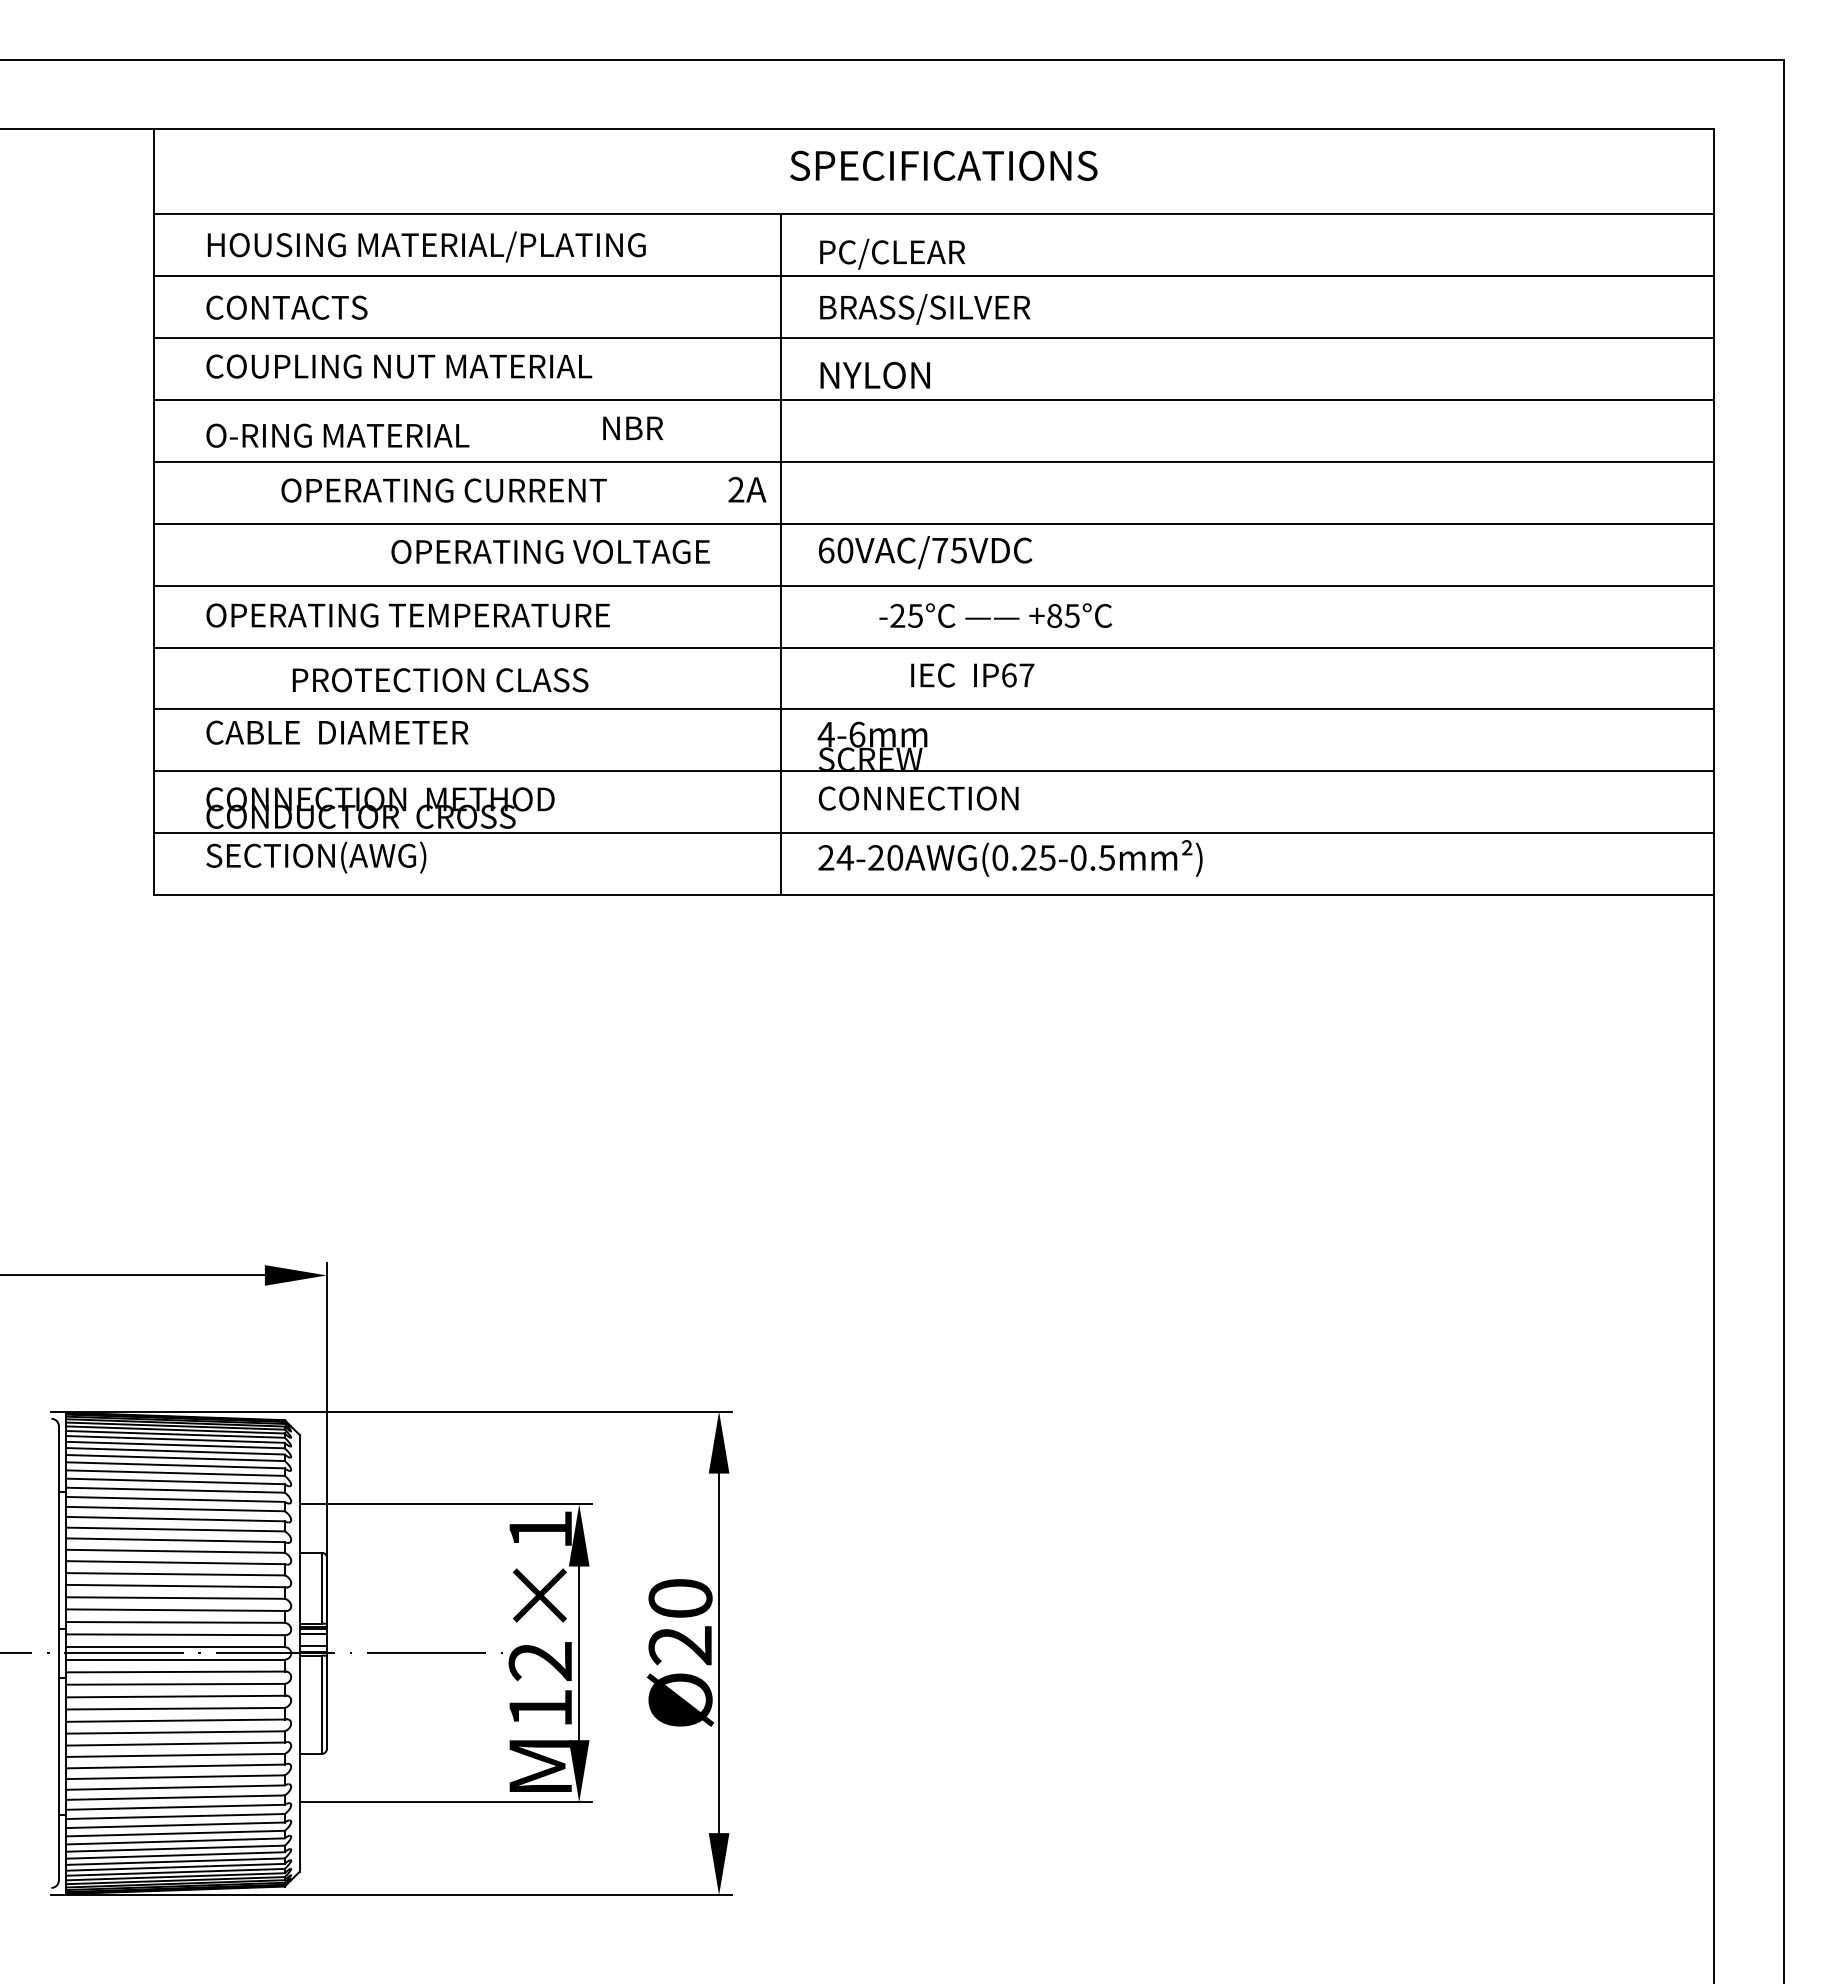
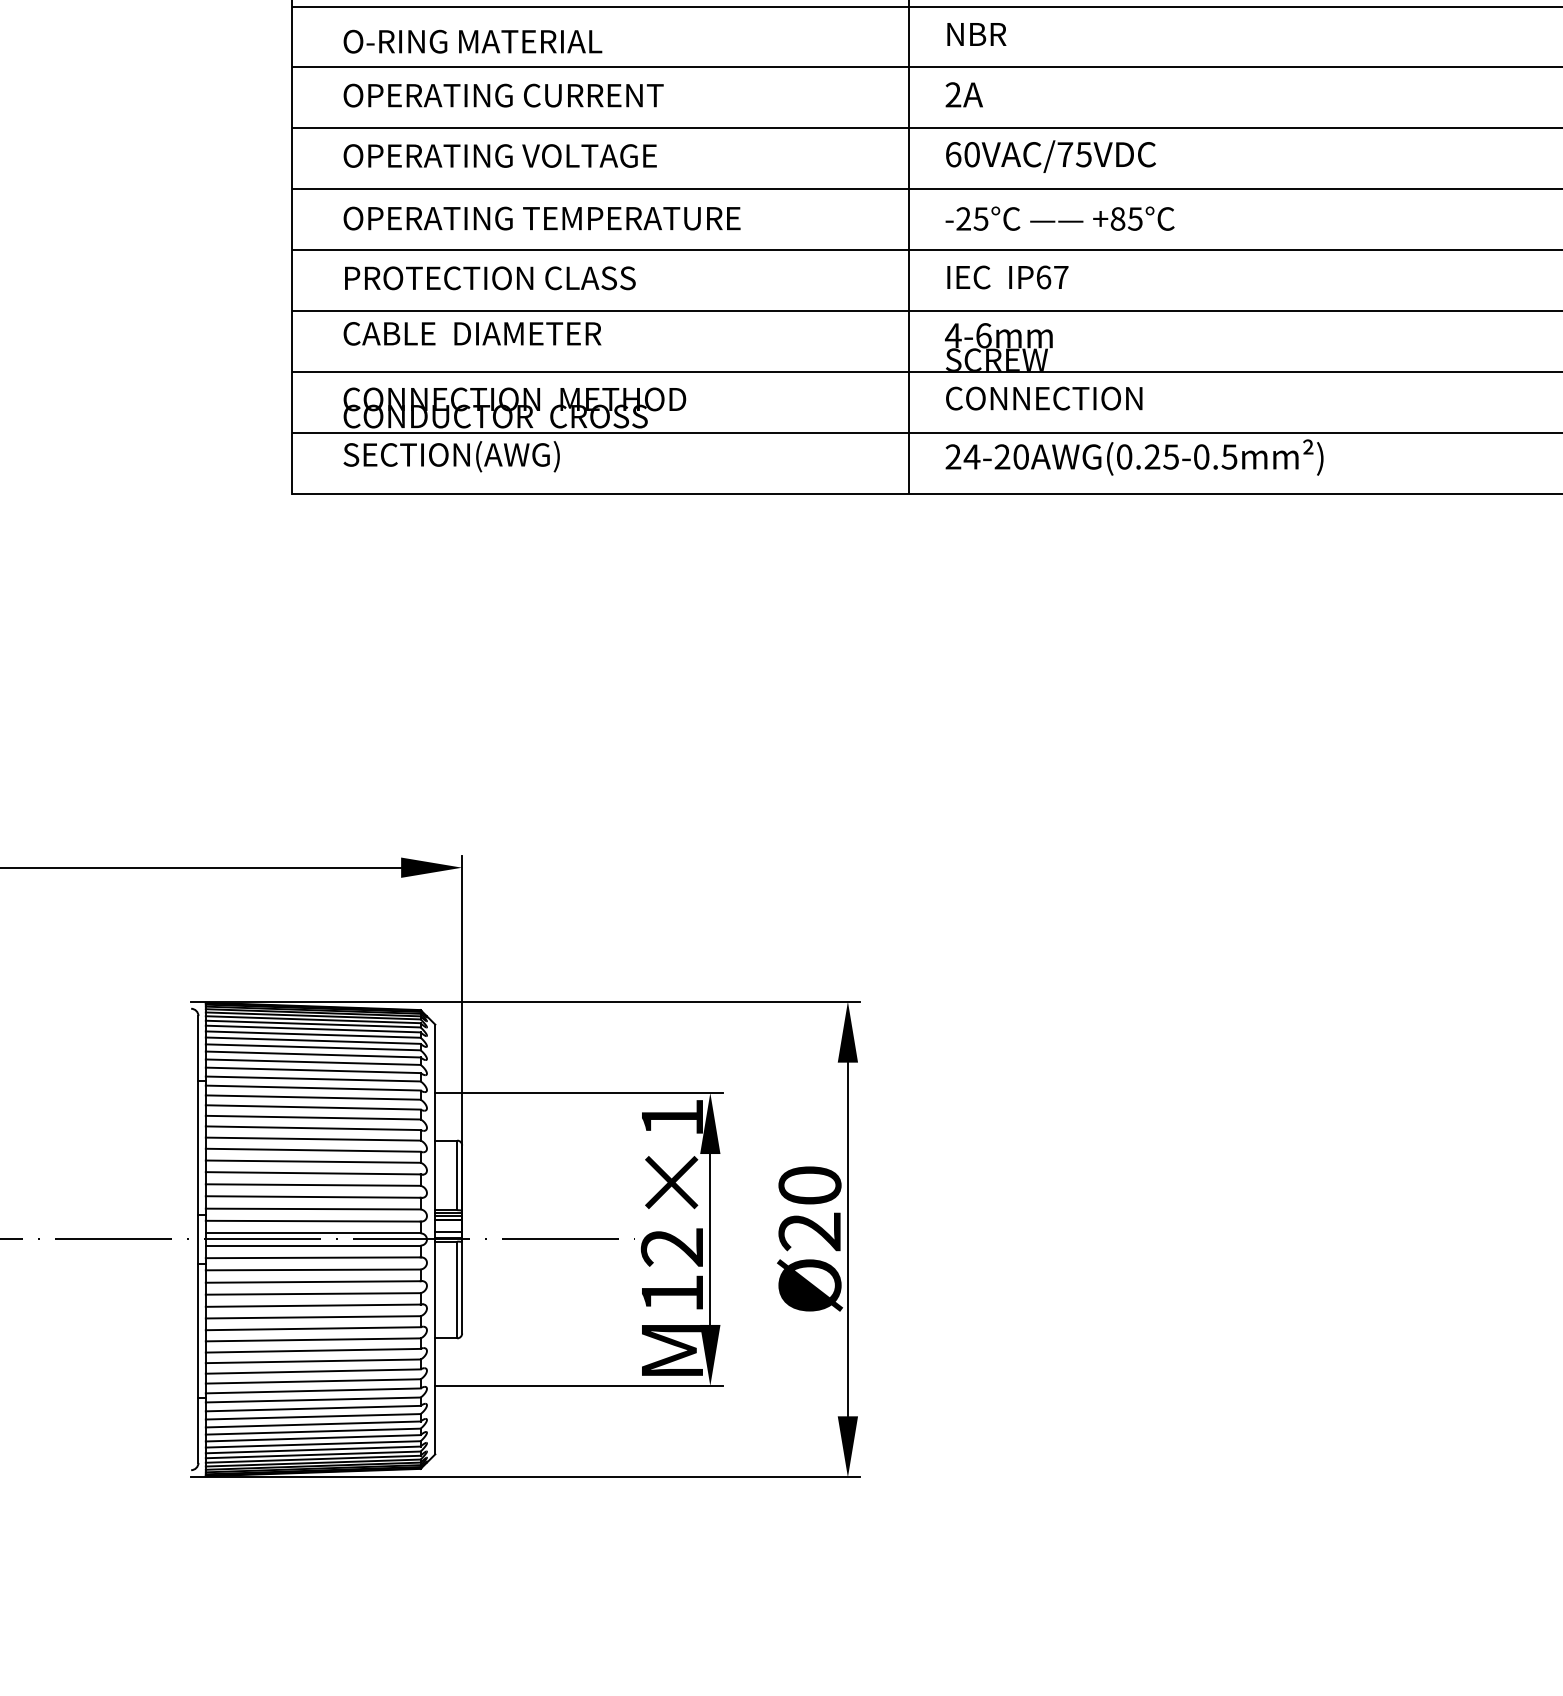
text: (633, 427) -> (977, 33), moved
text: (747, 489) -> (964, 94), moved
text: (443, 490) -> (503, 95), moved
text: (550, 551) -> (500, 155), moved
text: (995, 615) -> (1059, 218), moved
text: (972, 675) -> (1007, 277), moved
text: (440, 680) -> (490, 278), moved

